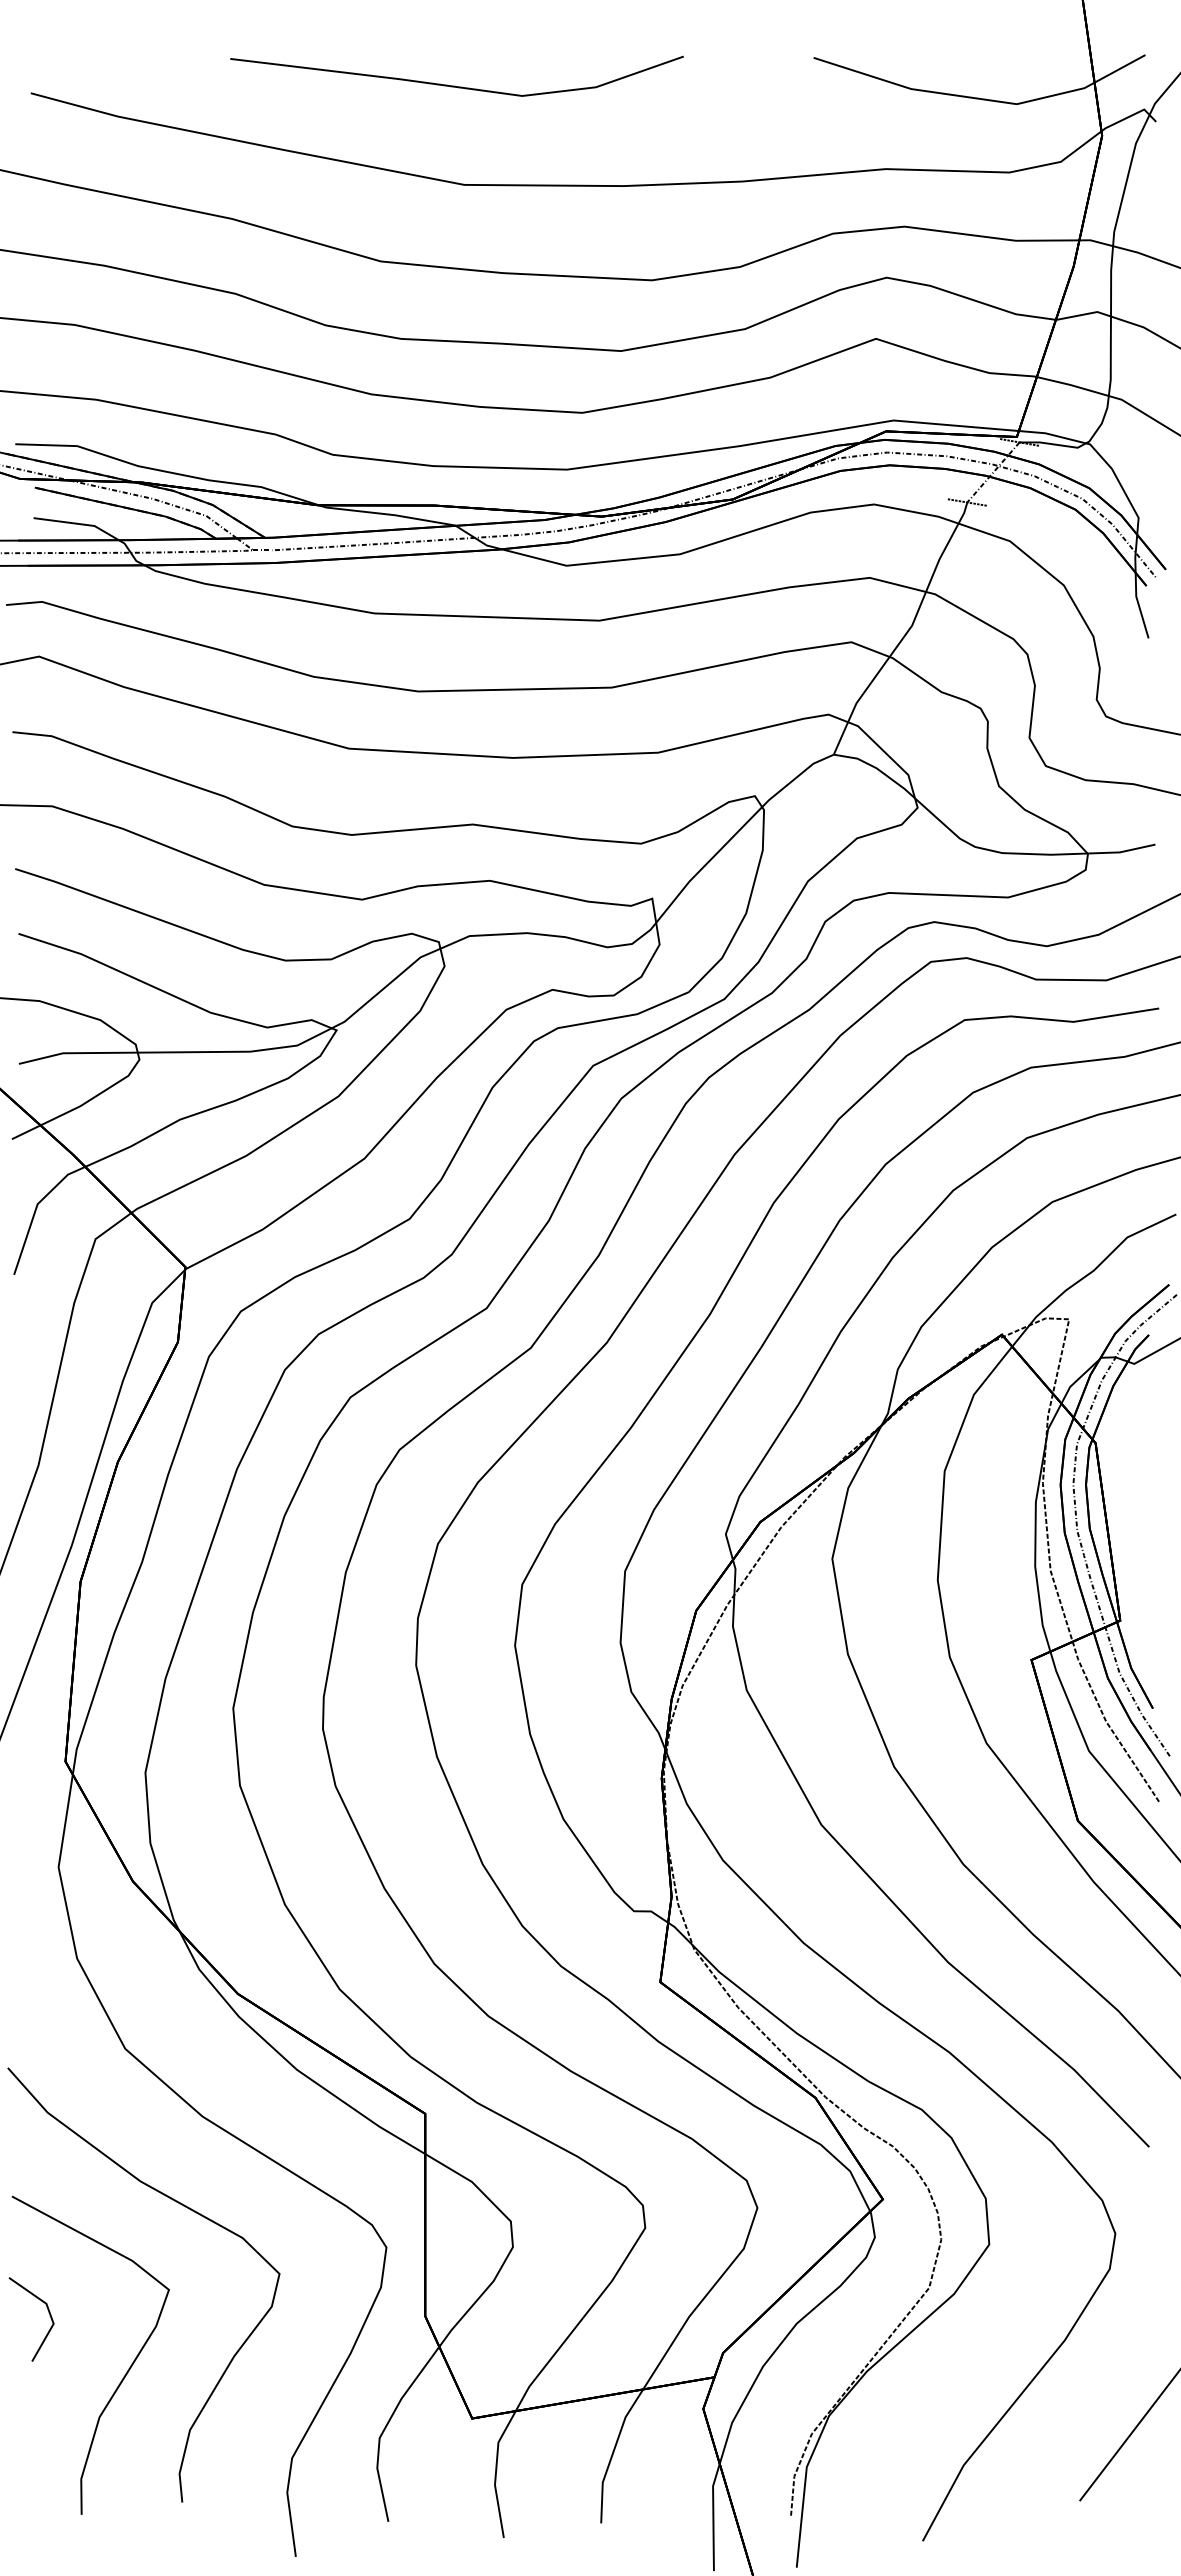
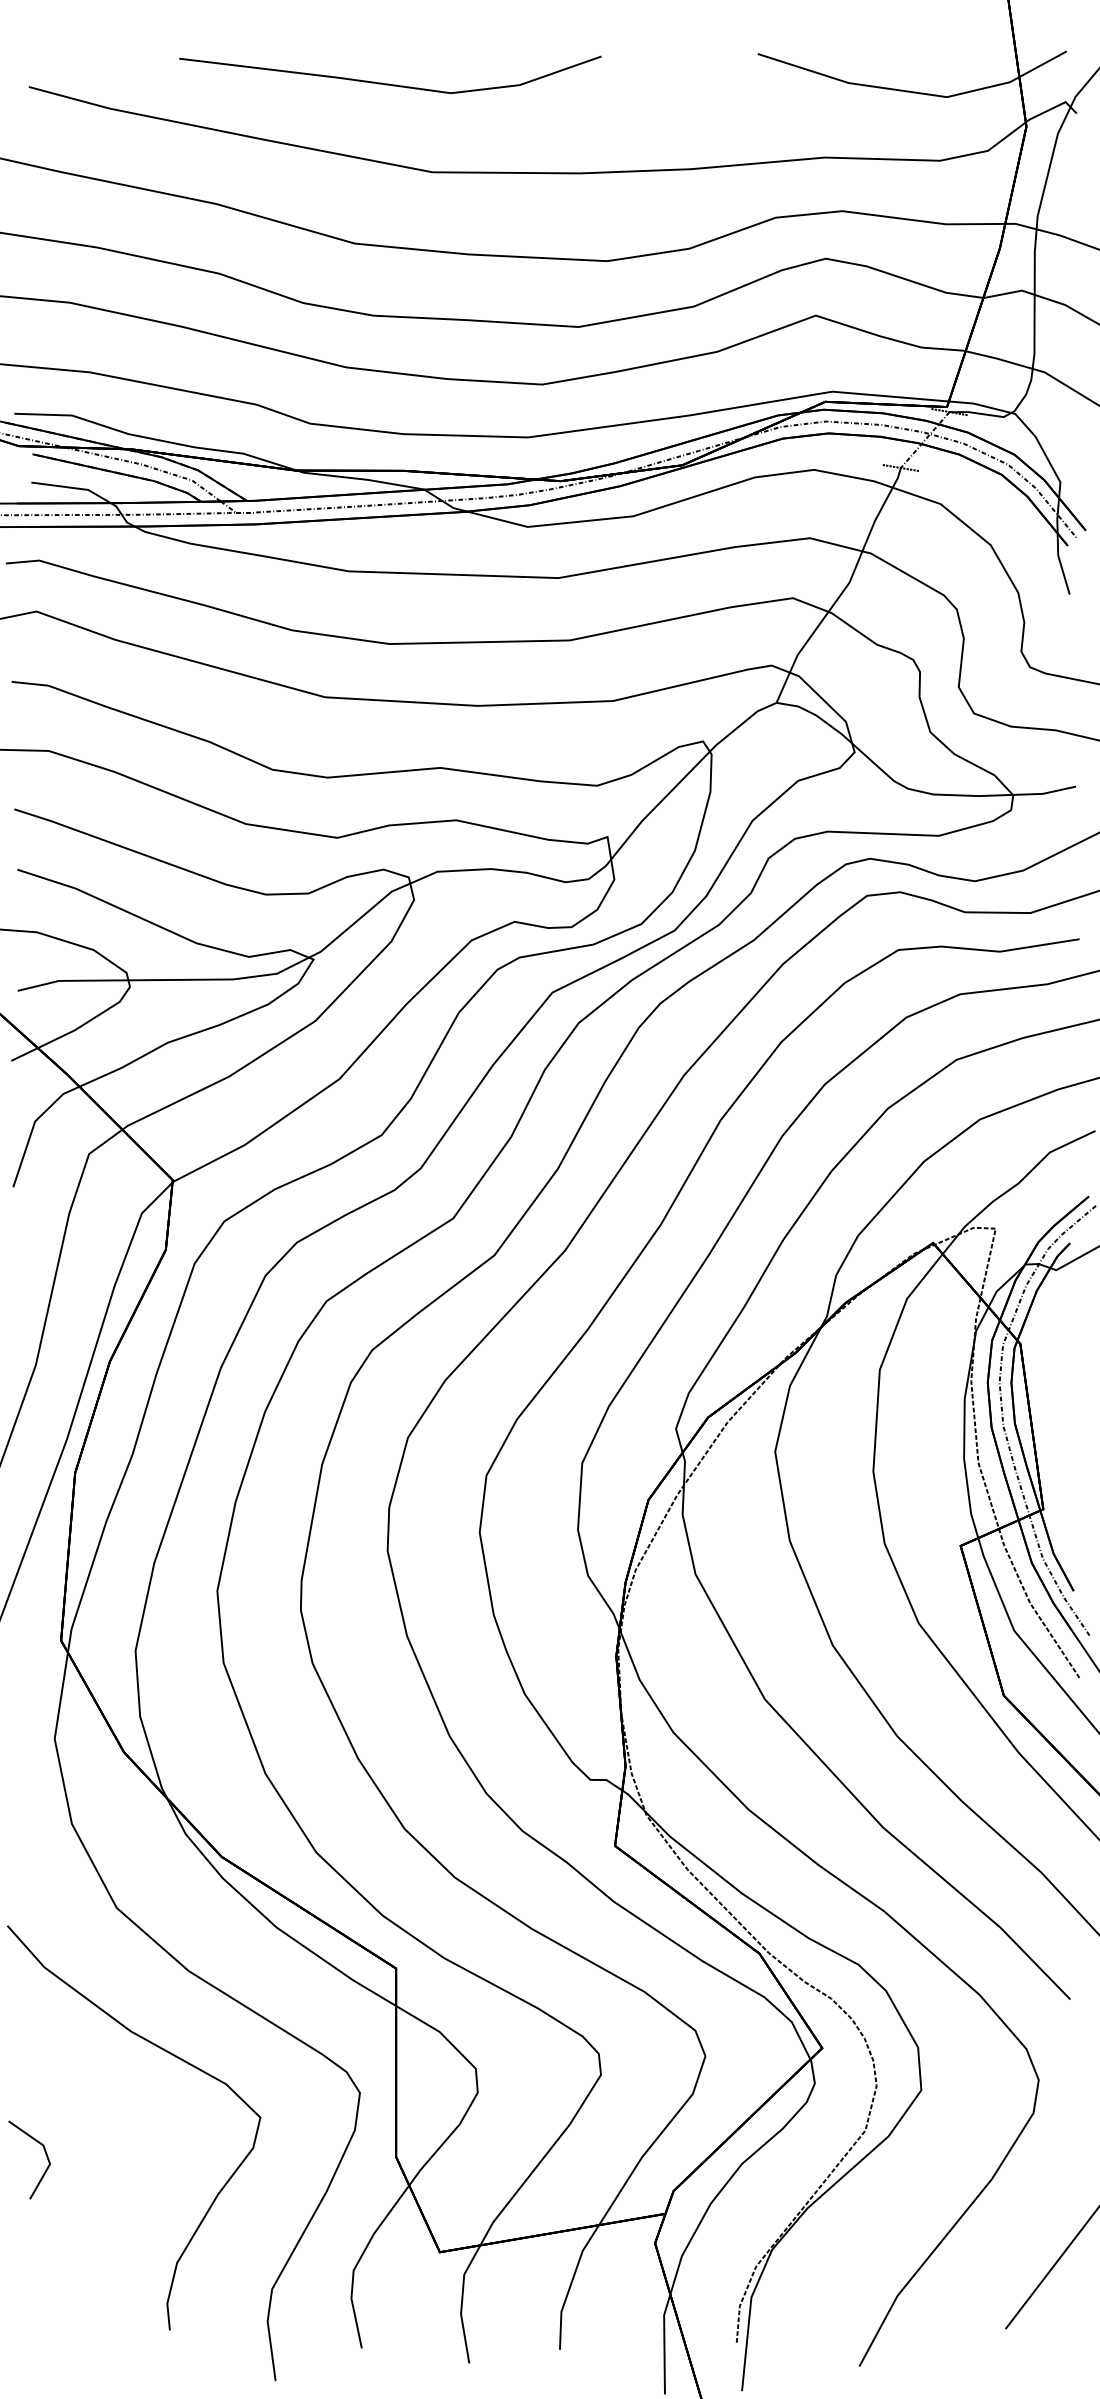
line: (455, 85) -> (388, 83), moved
curve: (123, 2376) -> (115, 2213), removed

